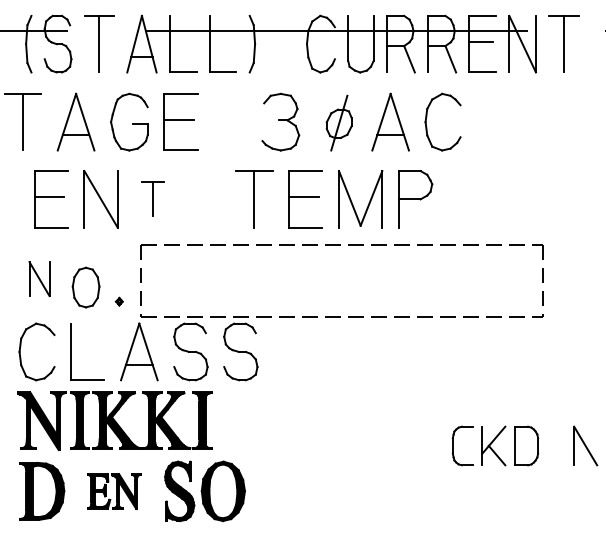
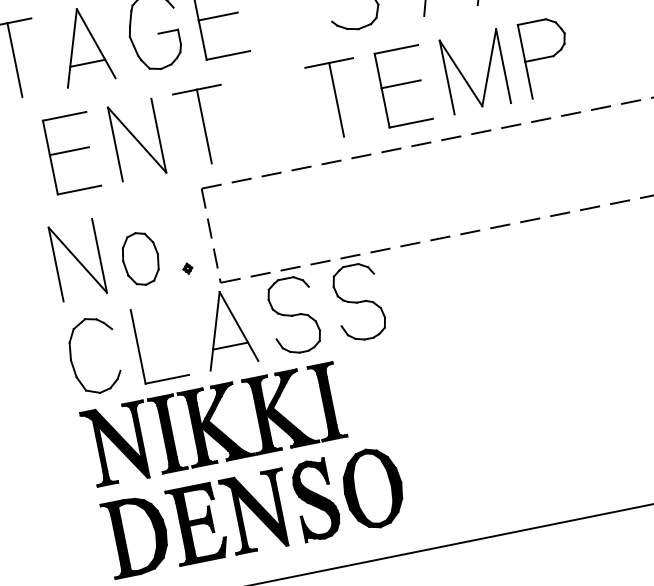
part: (152, 199) -> (204, 126), size x1.67
part: (39, 278) -> (77, 259), size x1.67
part: (114, 491) -> (231, 517), size x1.67

